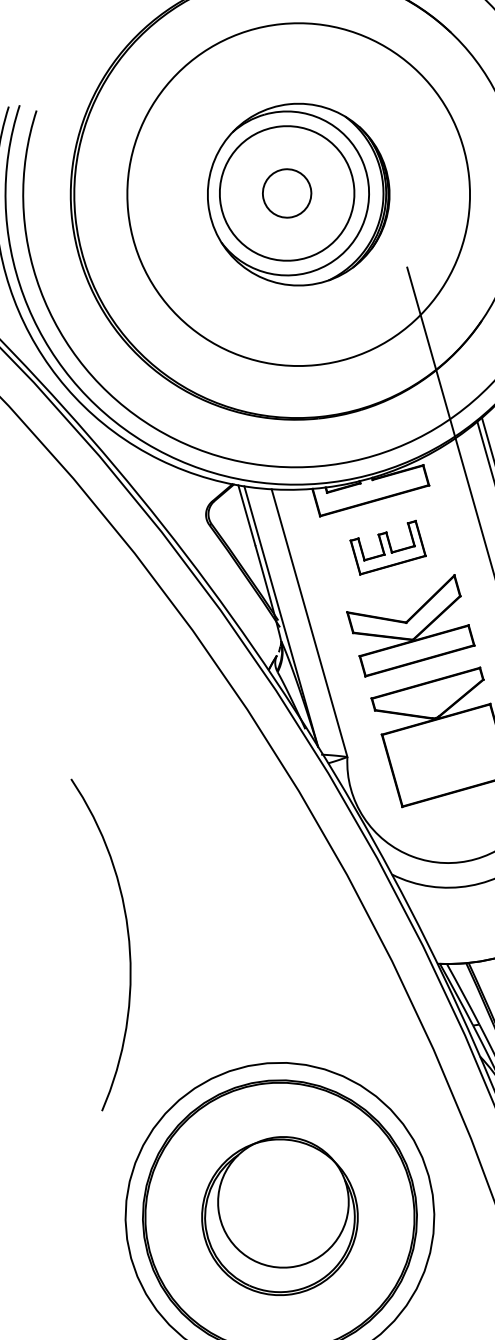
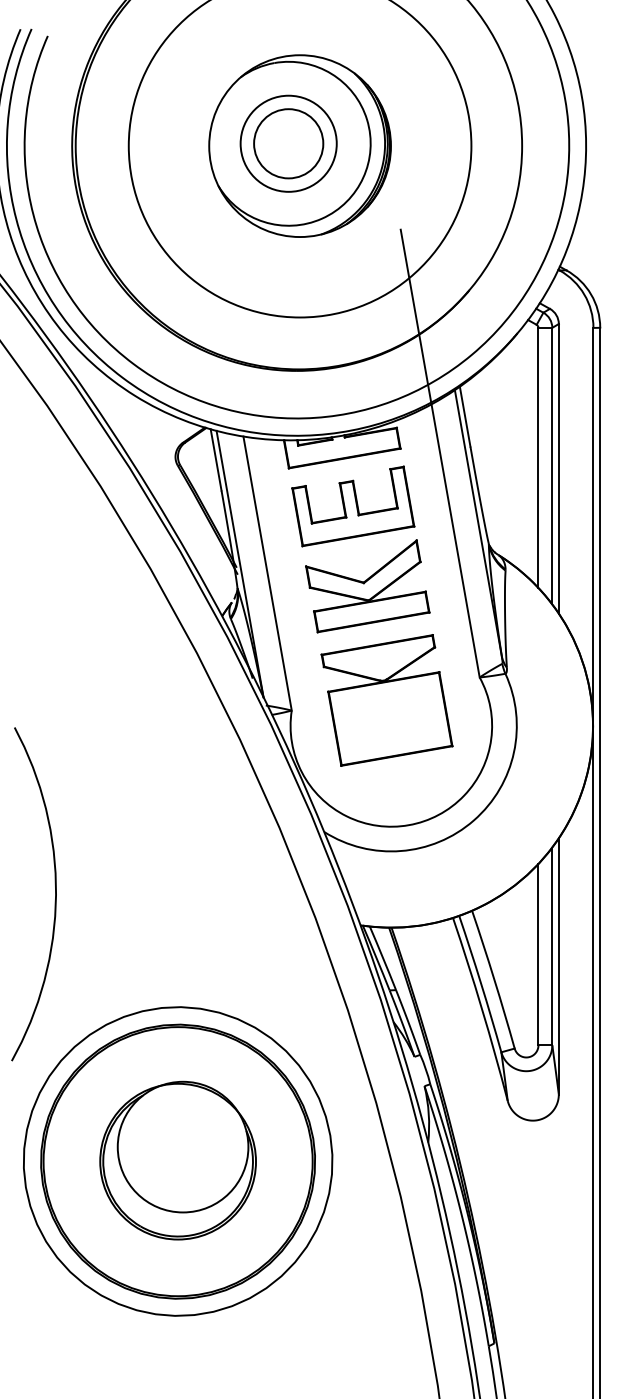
circle: (286, 193) -> (288, 143), size x0.71
circle: (286, 193) -> (288, 143), size x1.43
part: (388, 547) -> (353, 506), size x1.67
curve: (128, 941) -> (55, 894), moved

